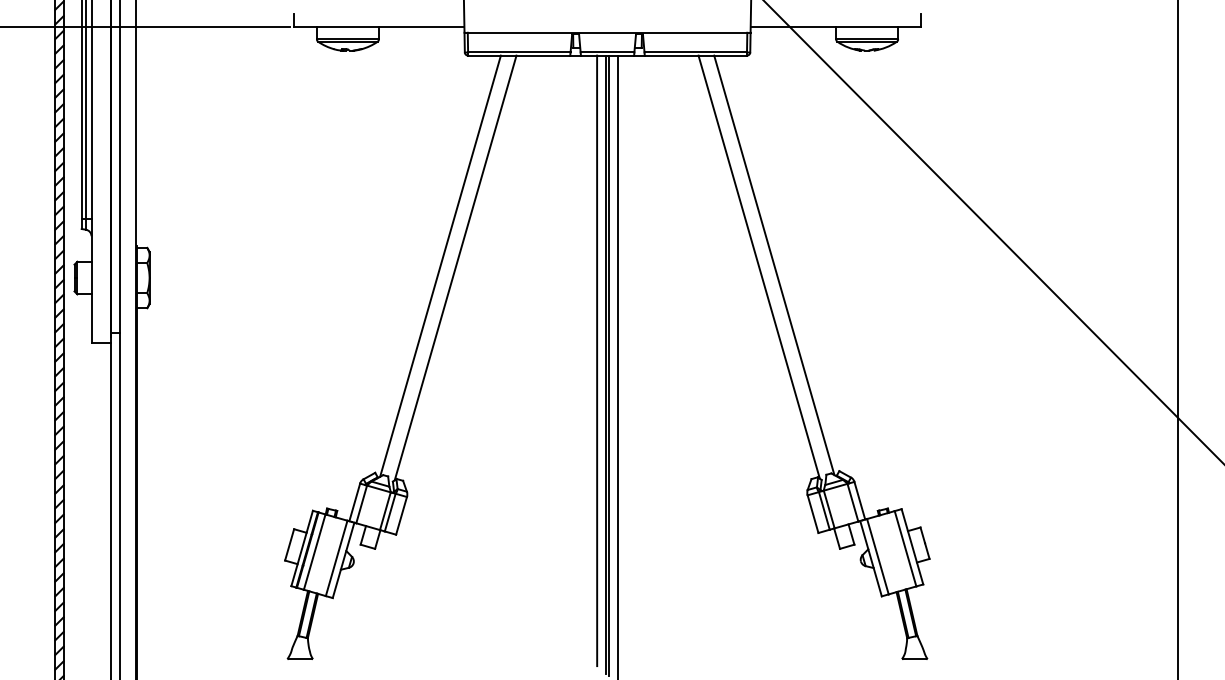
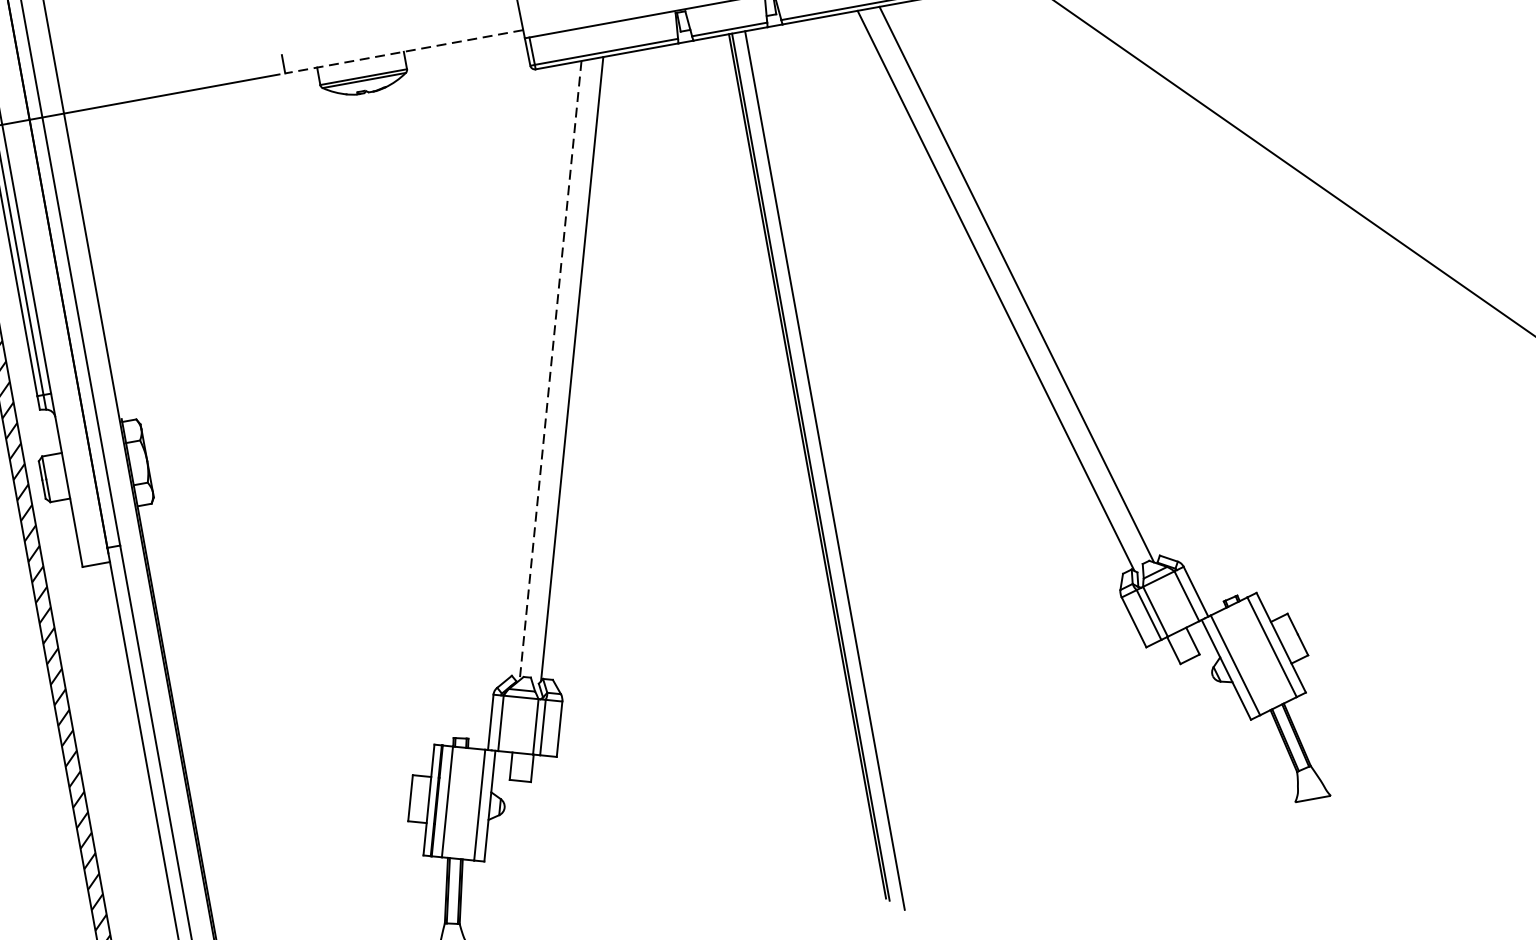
line: (378, 26) -> (403, 51), solid -> dashed
line: (440, 266) -> (550, 370), solid -> dashed
line: (597, 360) -> (793, 462), removed

